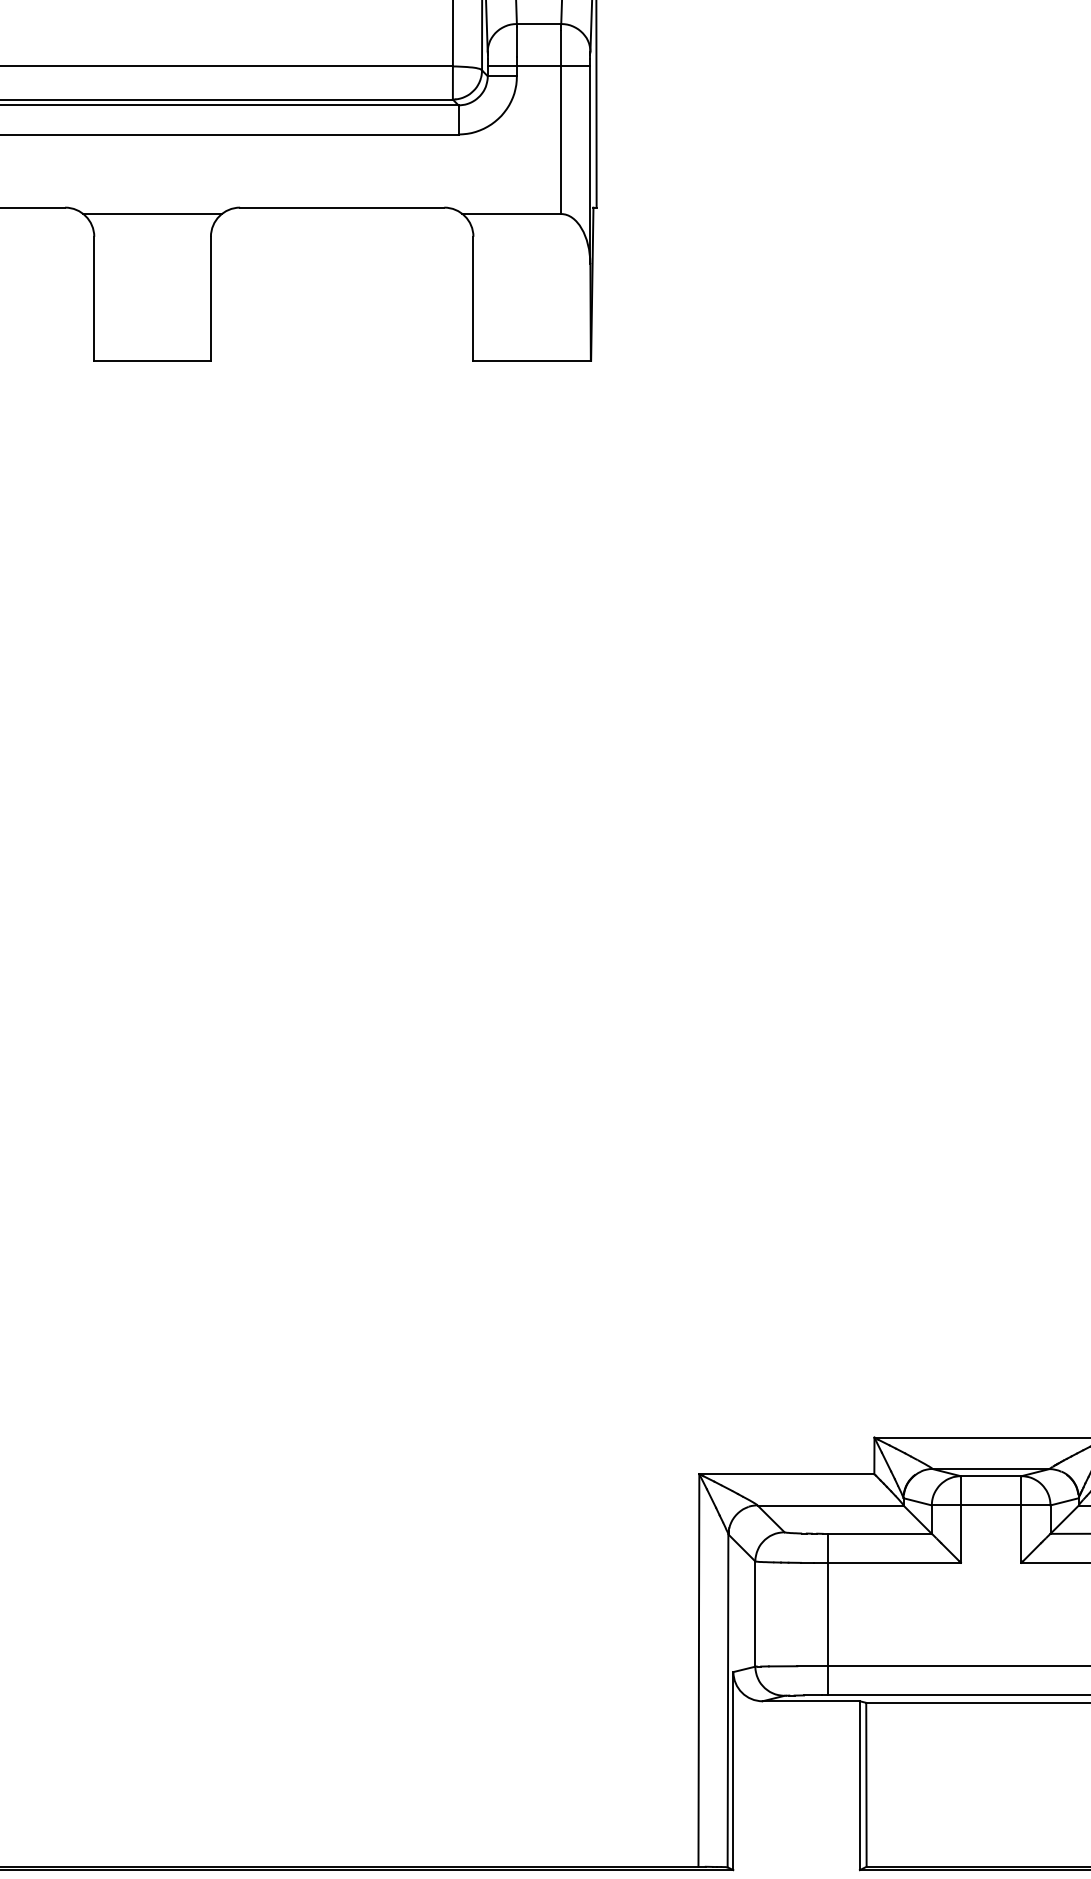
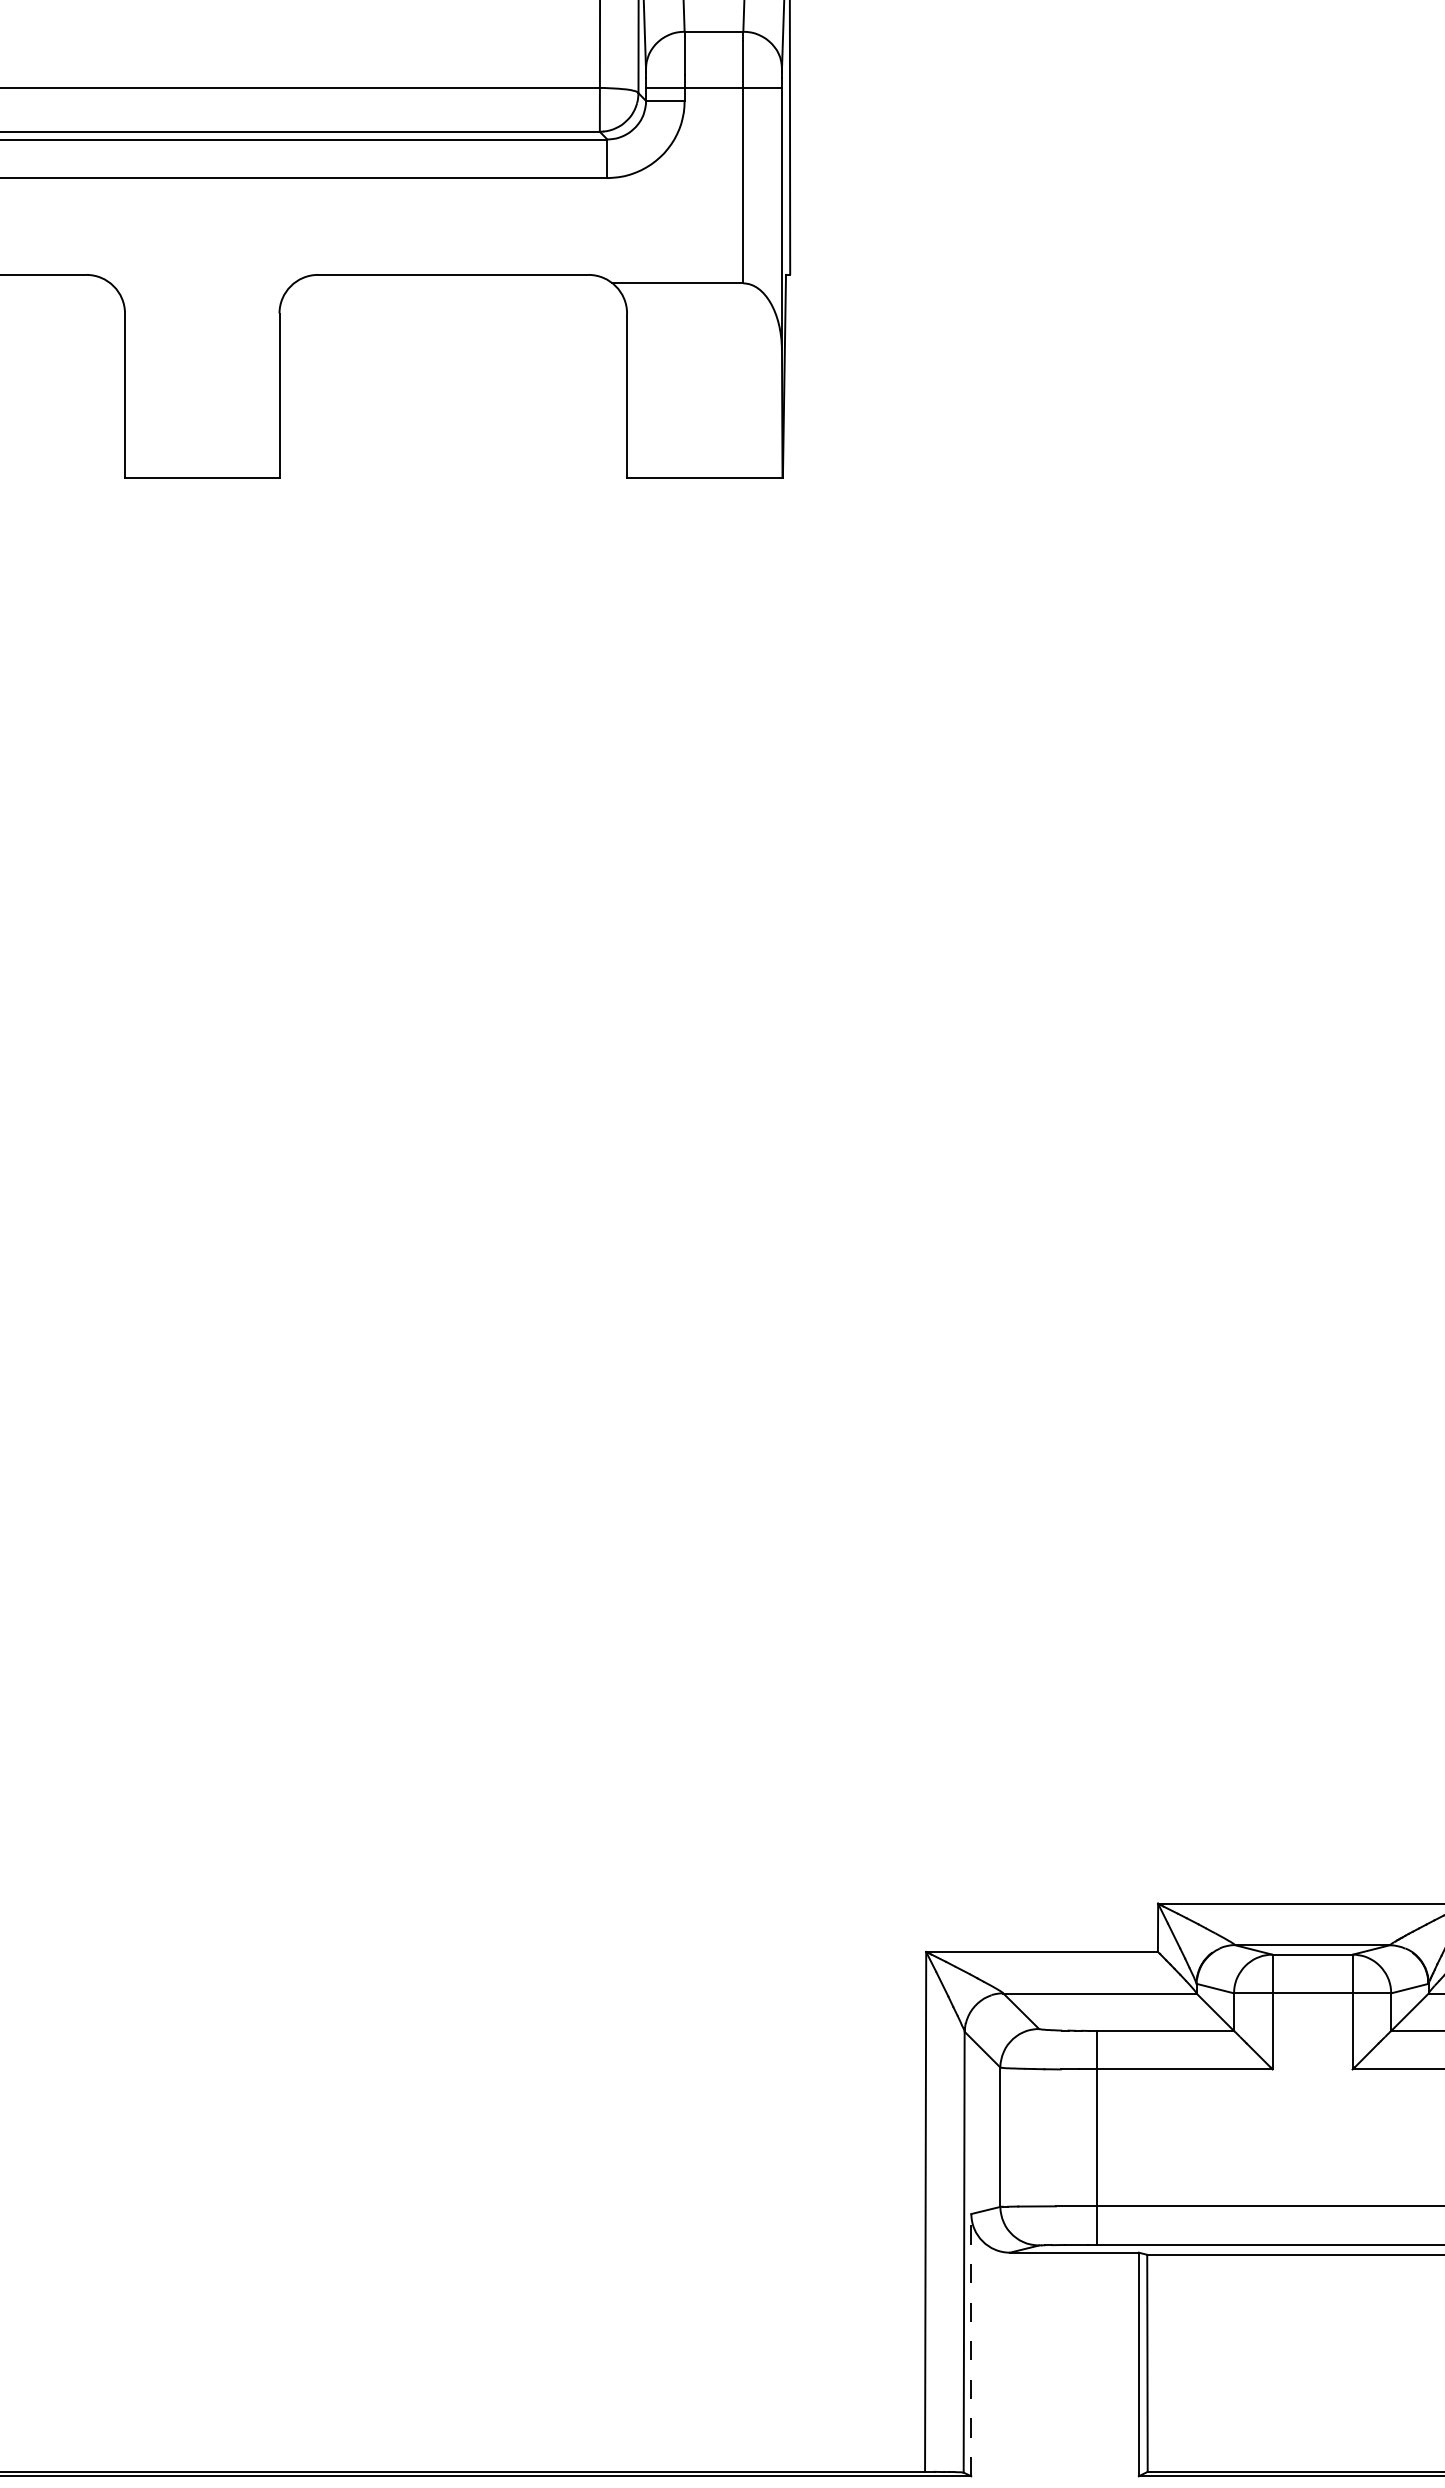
line: (152, 214) -> (202, 283), removed
line: (733, 1770) -> (971, 2344), solid -> dashed

